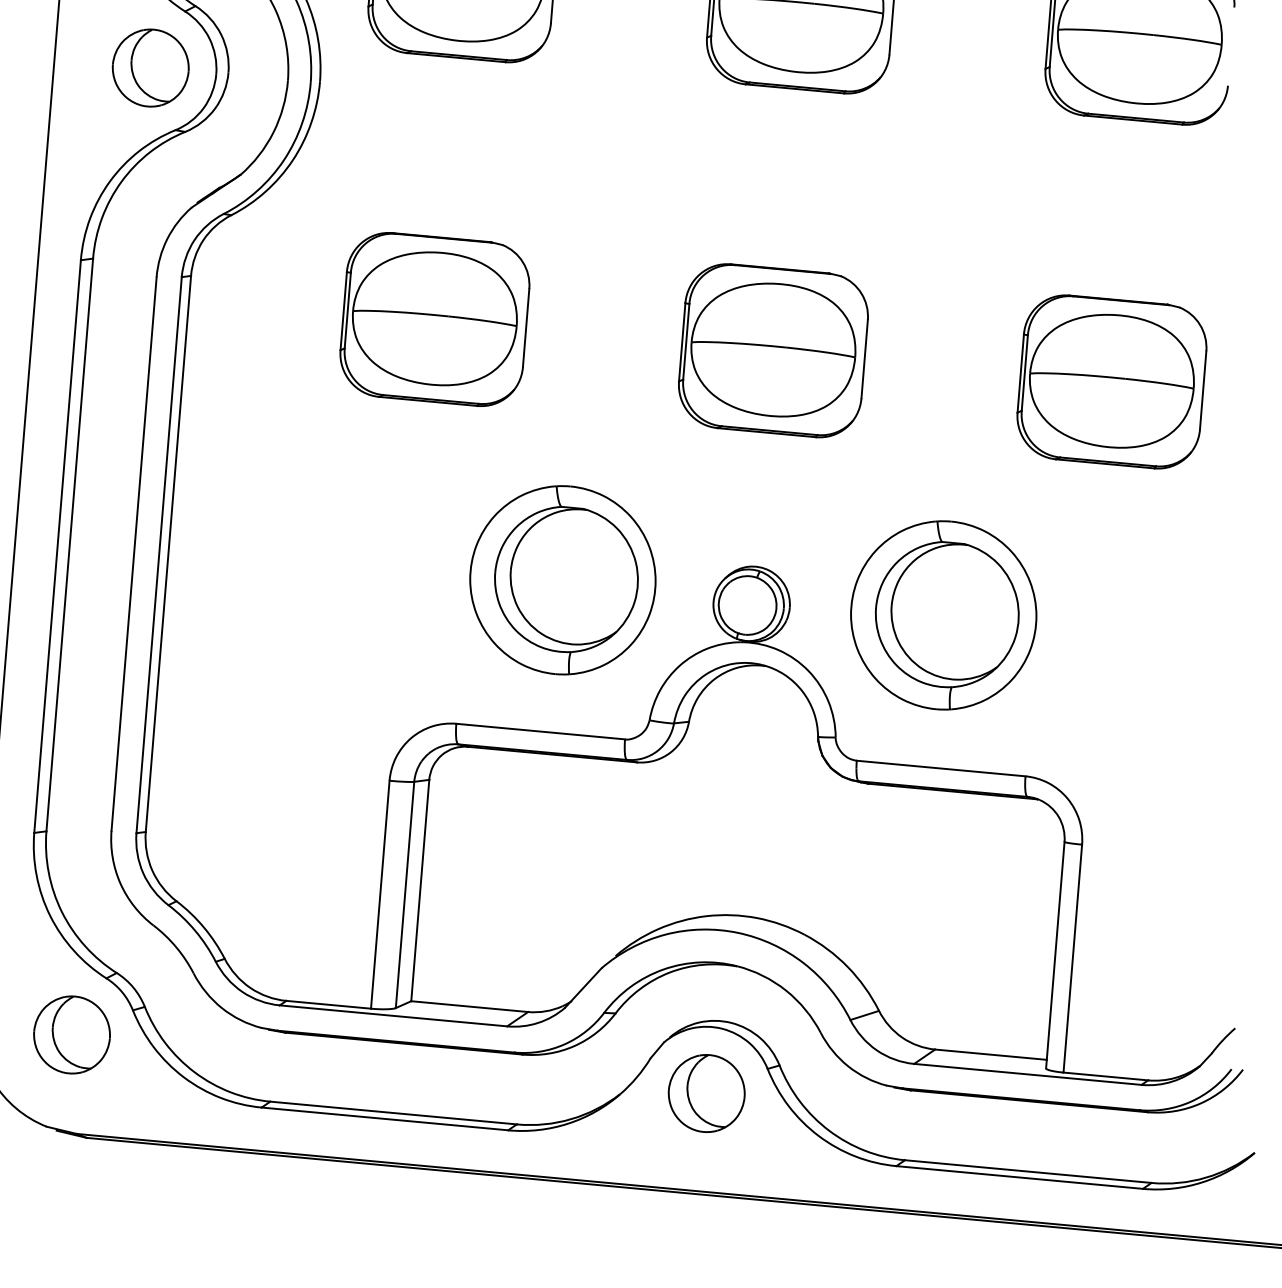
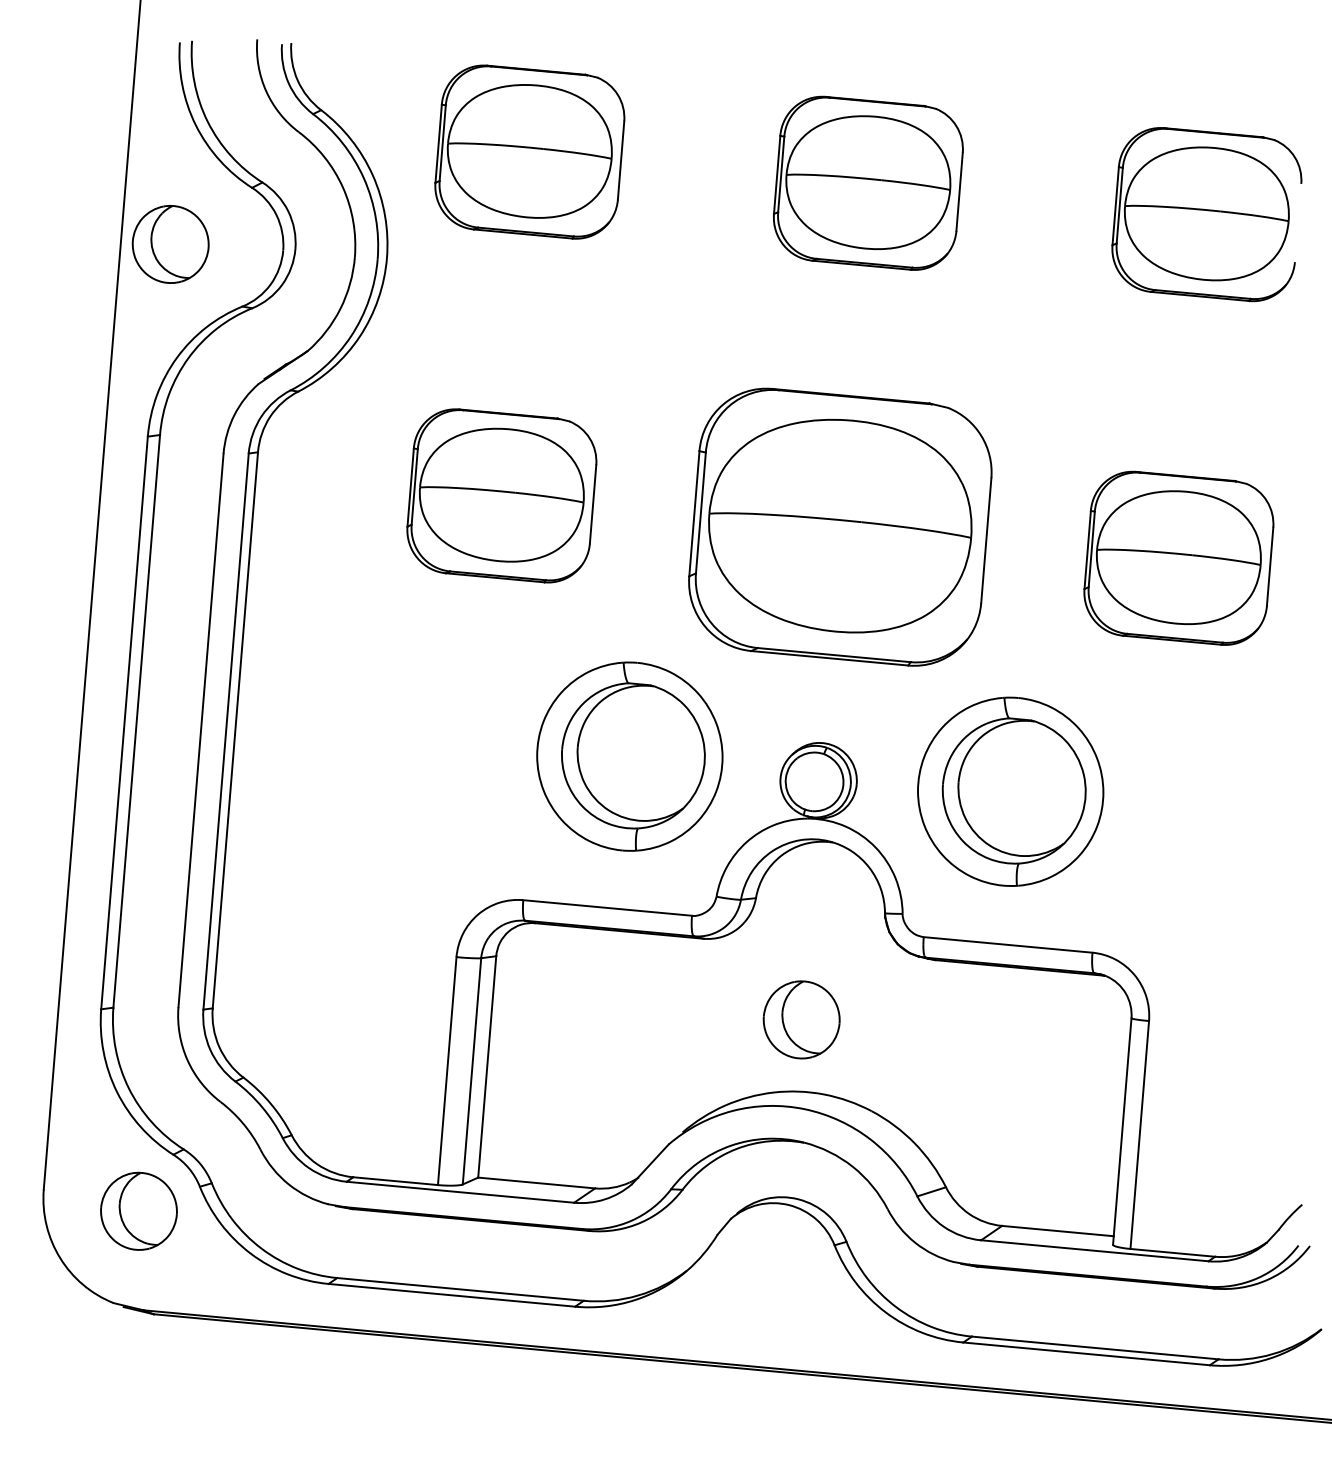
part: (150, 68) -> (170, 244), moved
part: (773, 350) -> (840, 526), size x1.6
part: (706, 1093) -> (801, 1019), moved

